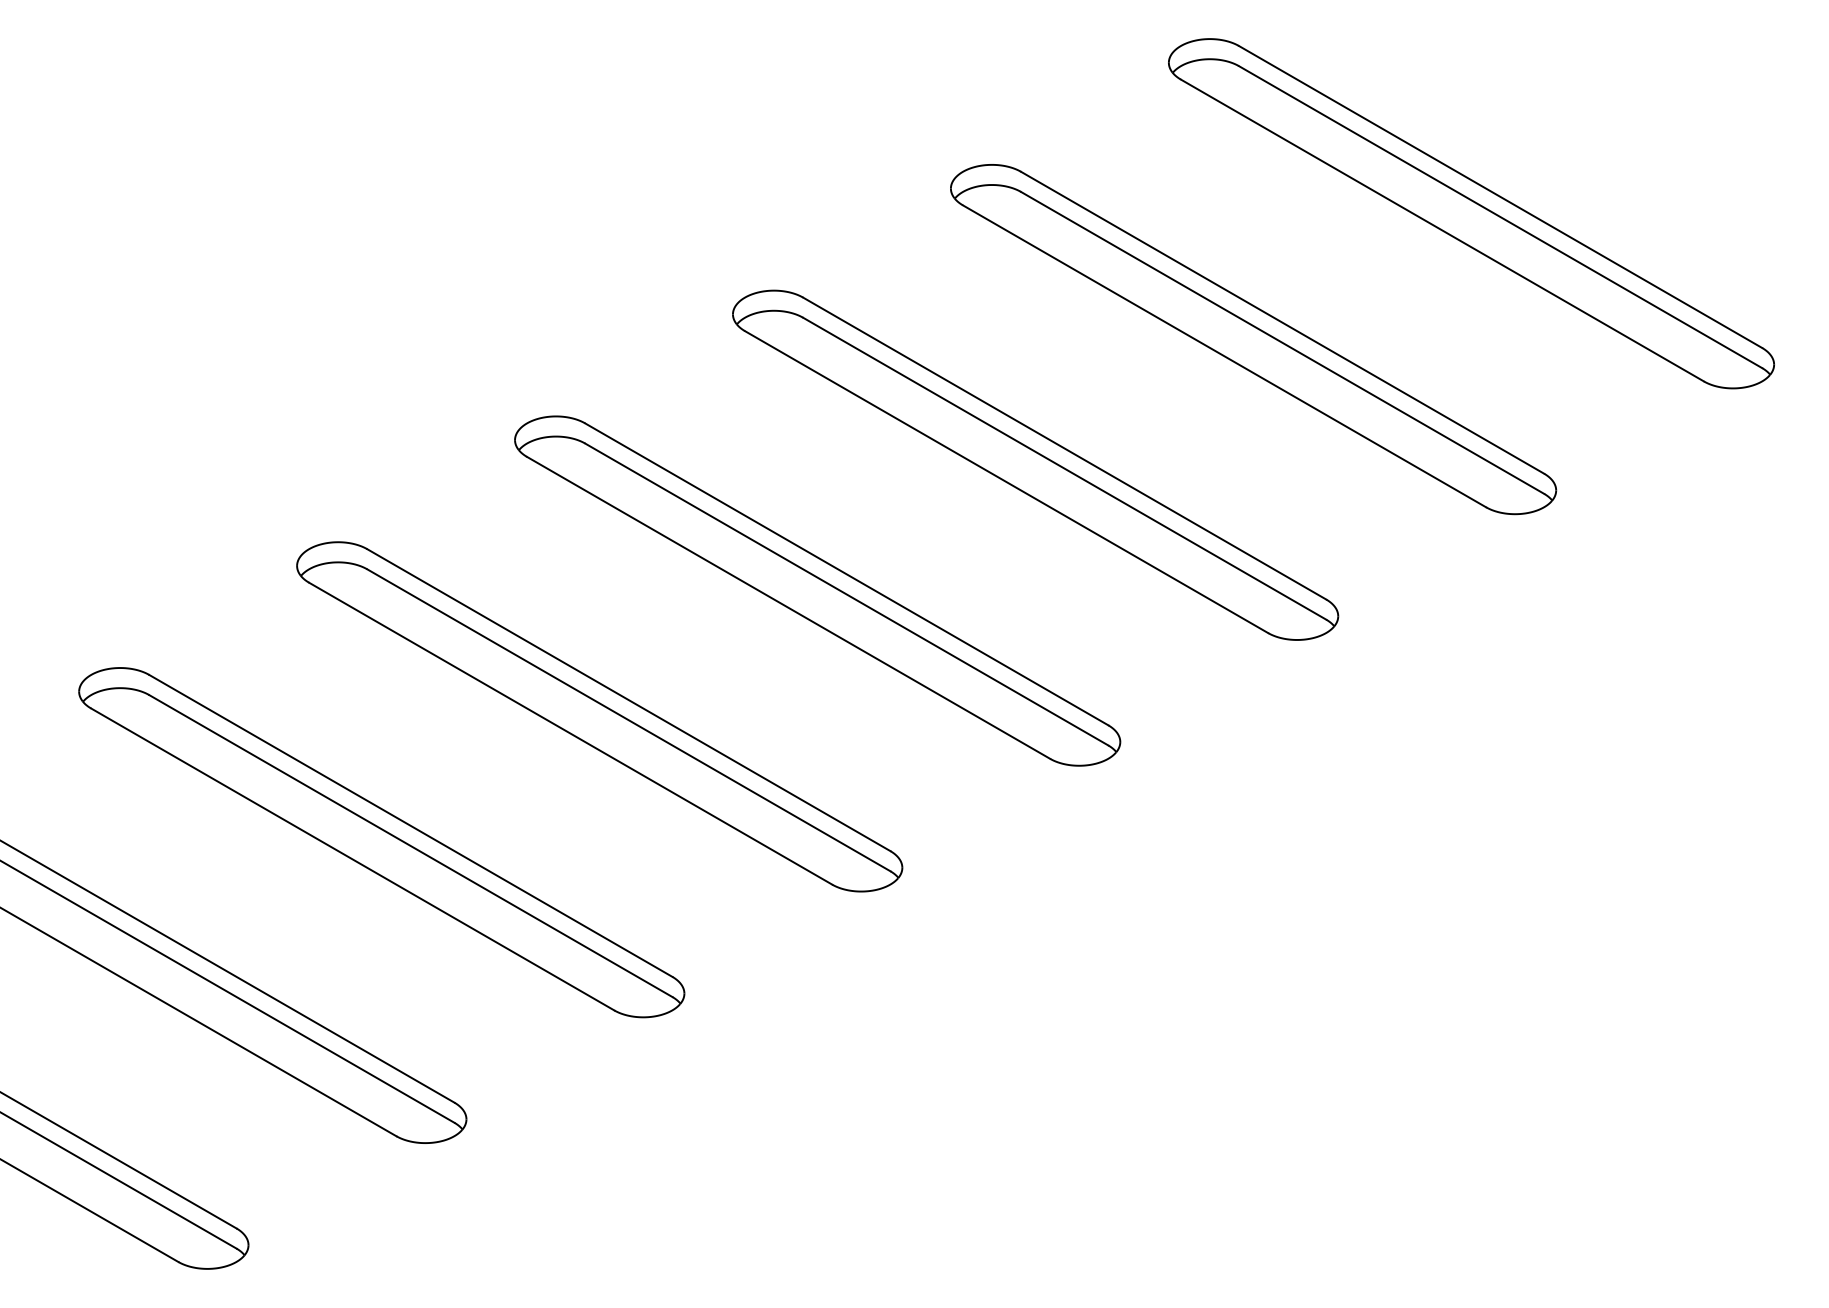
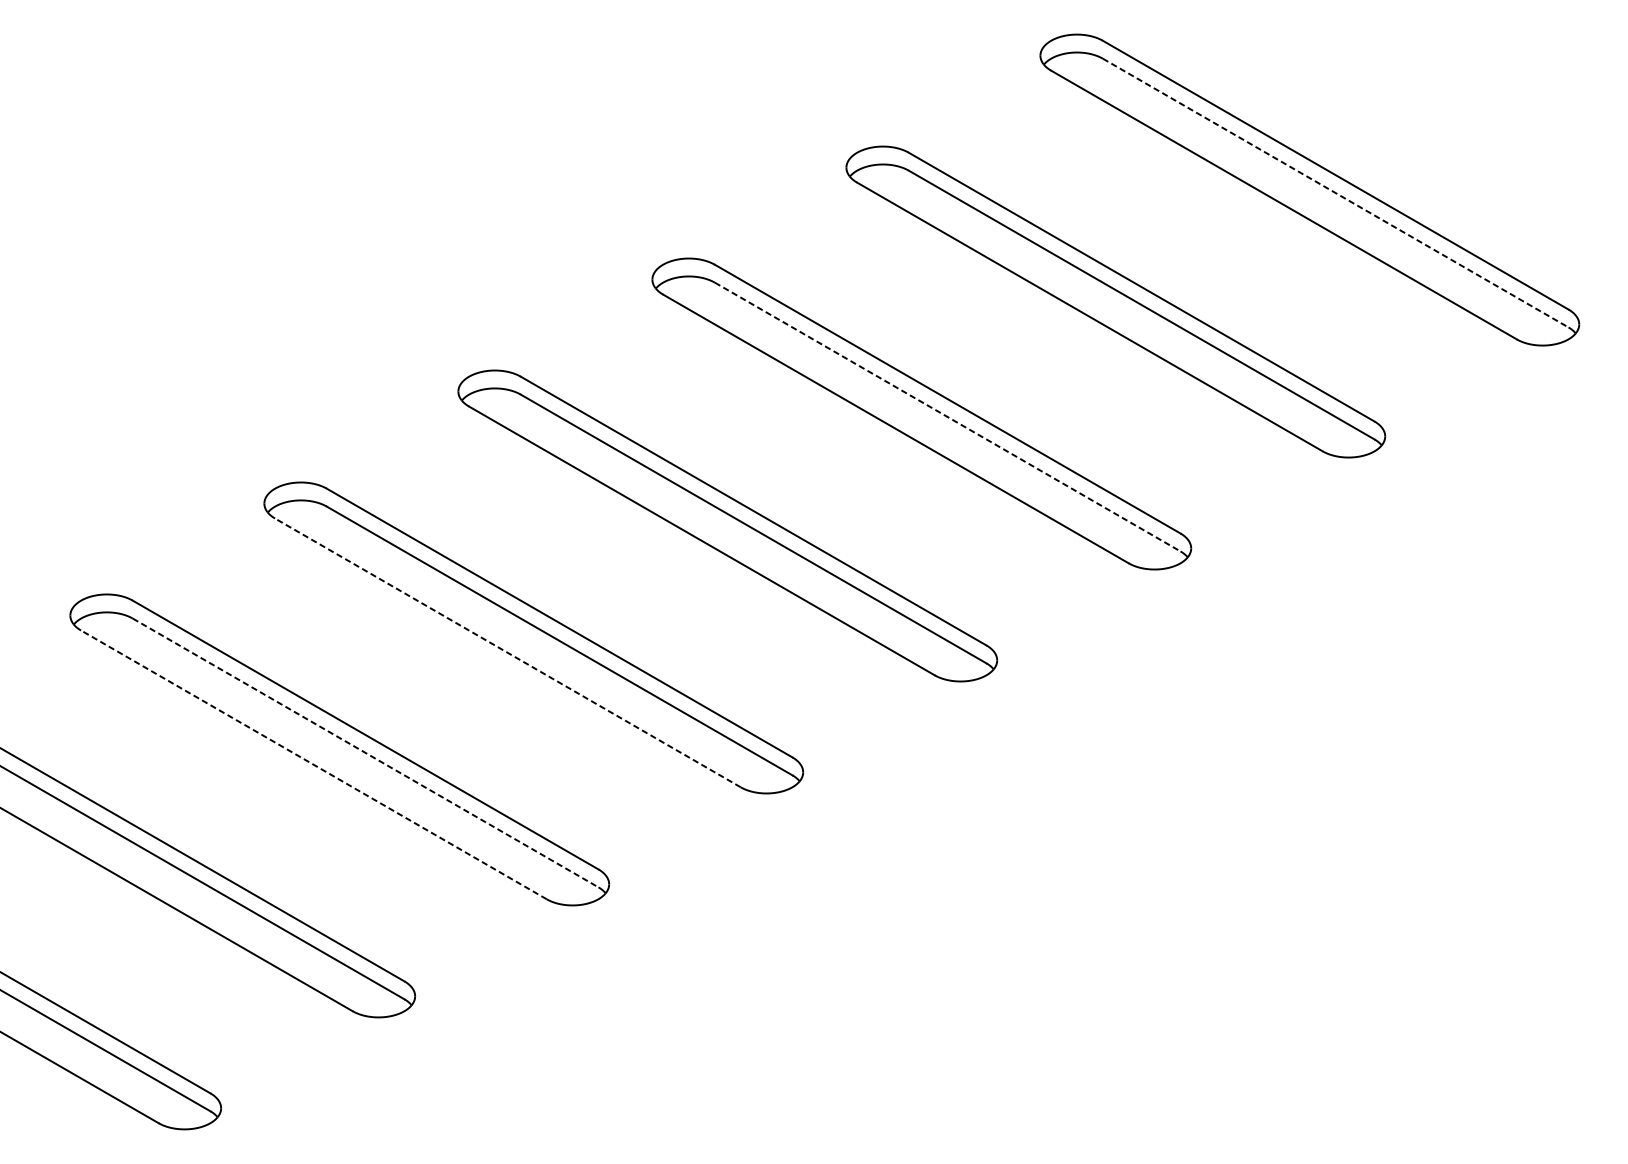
line: (1500, 217) -> (1335, 193), solid -> dashed
line: (1064, 468) -> (947, 416), solid -> dashed
line: (570, 733) -> (507, 652), solid -> dashed
line: (410, 846) -> (365, 753), solid -> dashed
line: (352, 859) -> (313, 764), solid -> dashed

